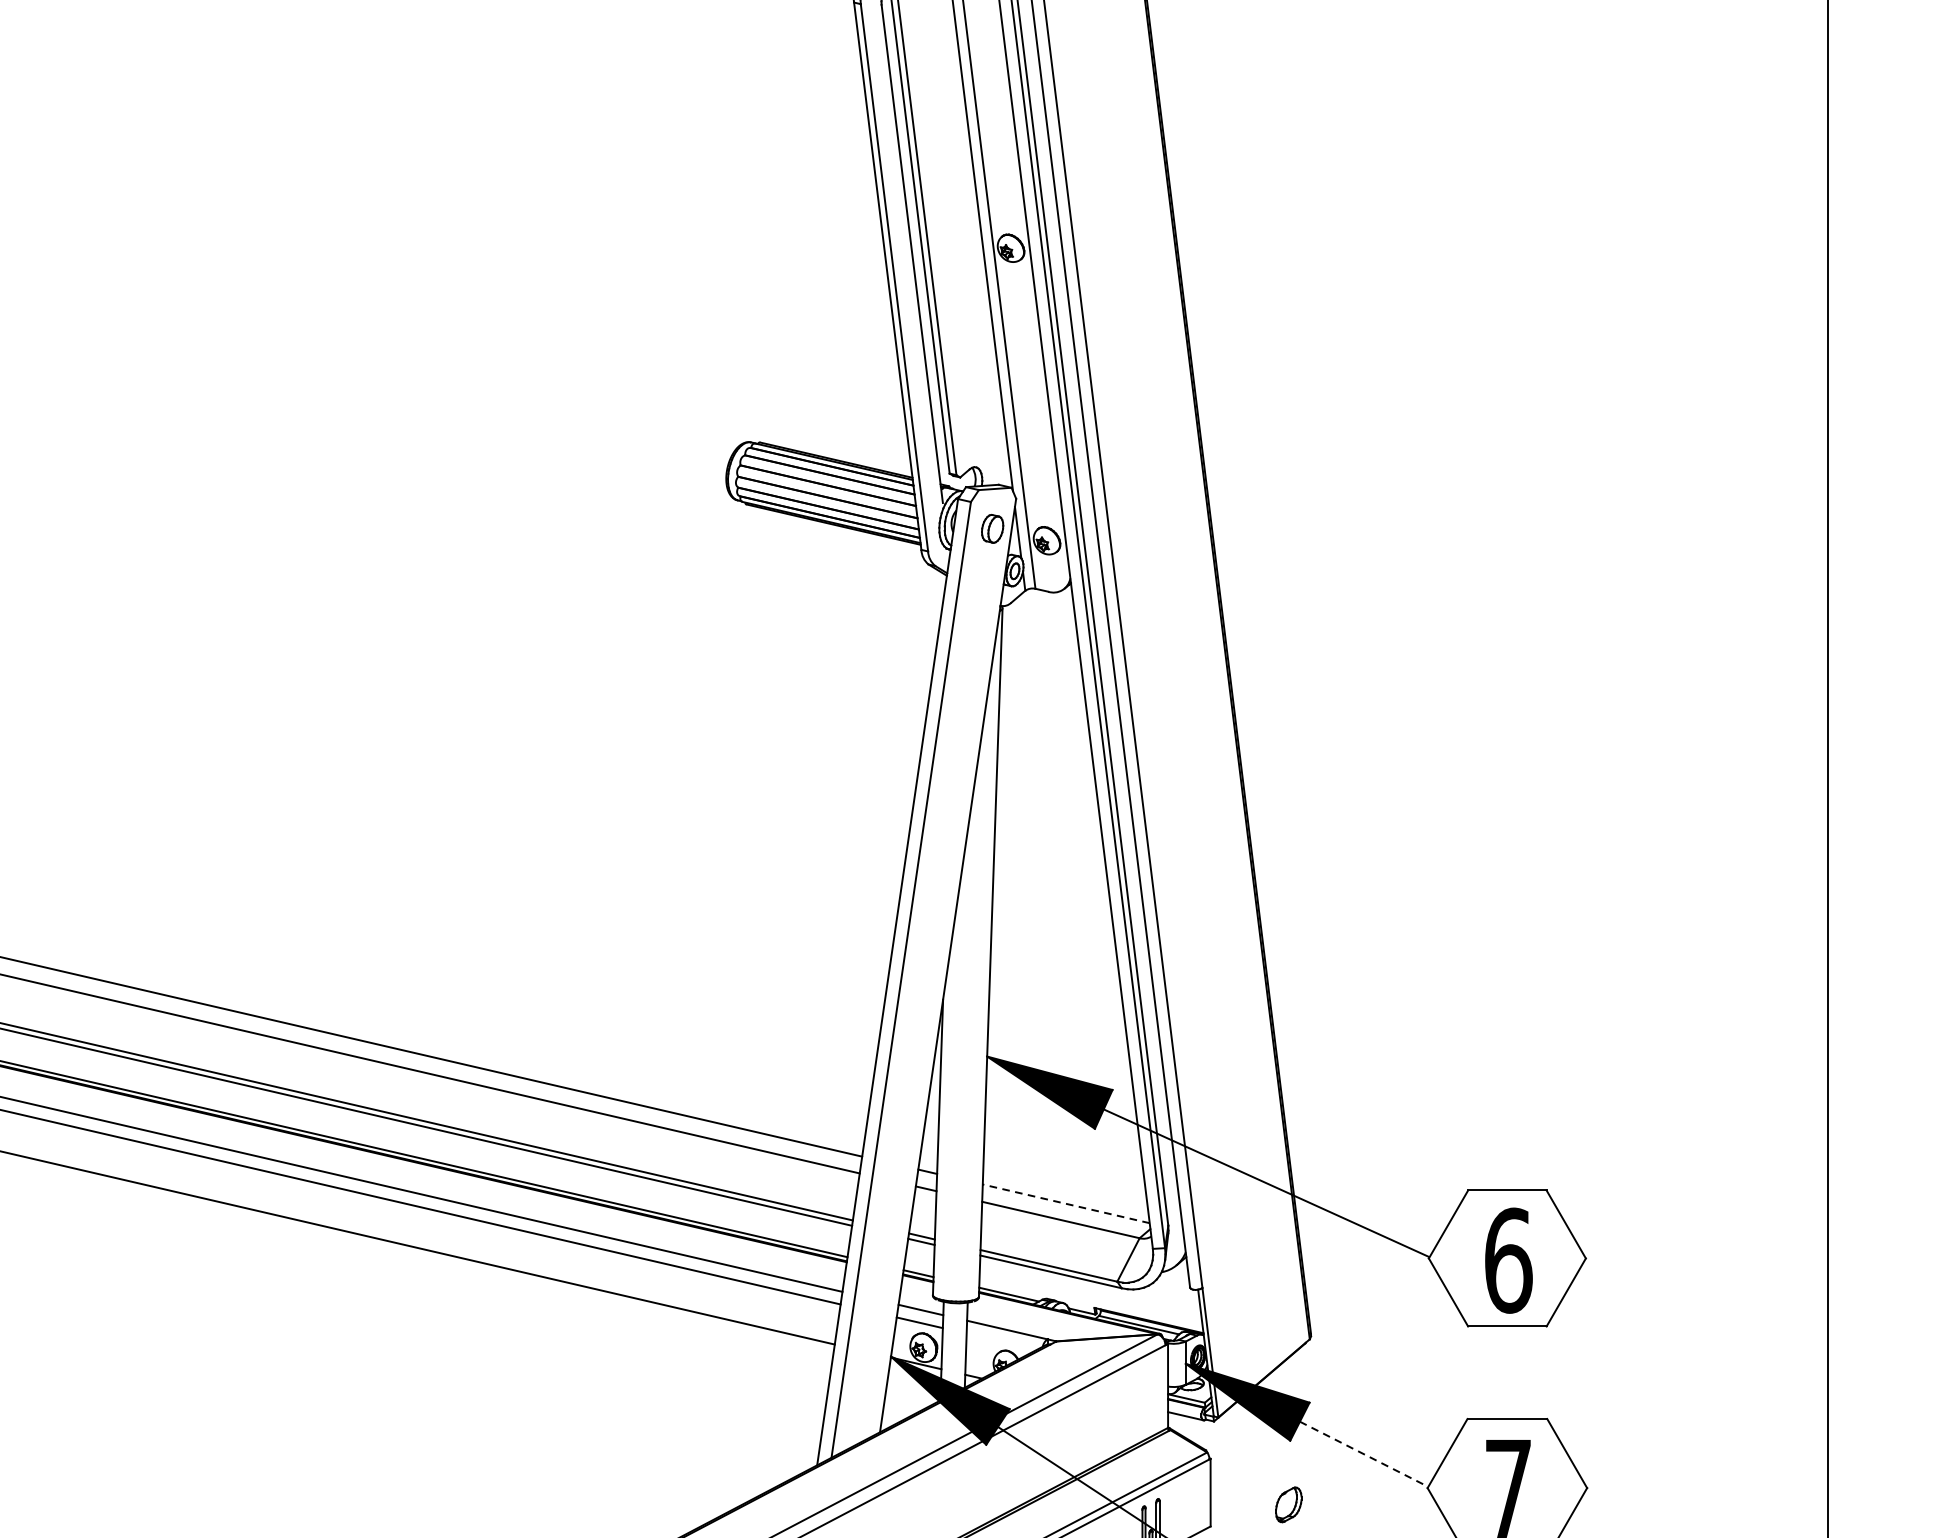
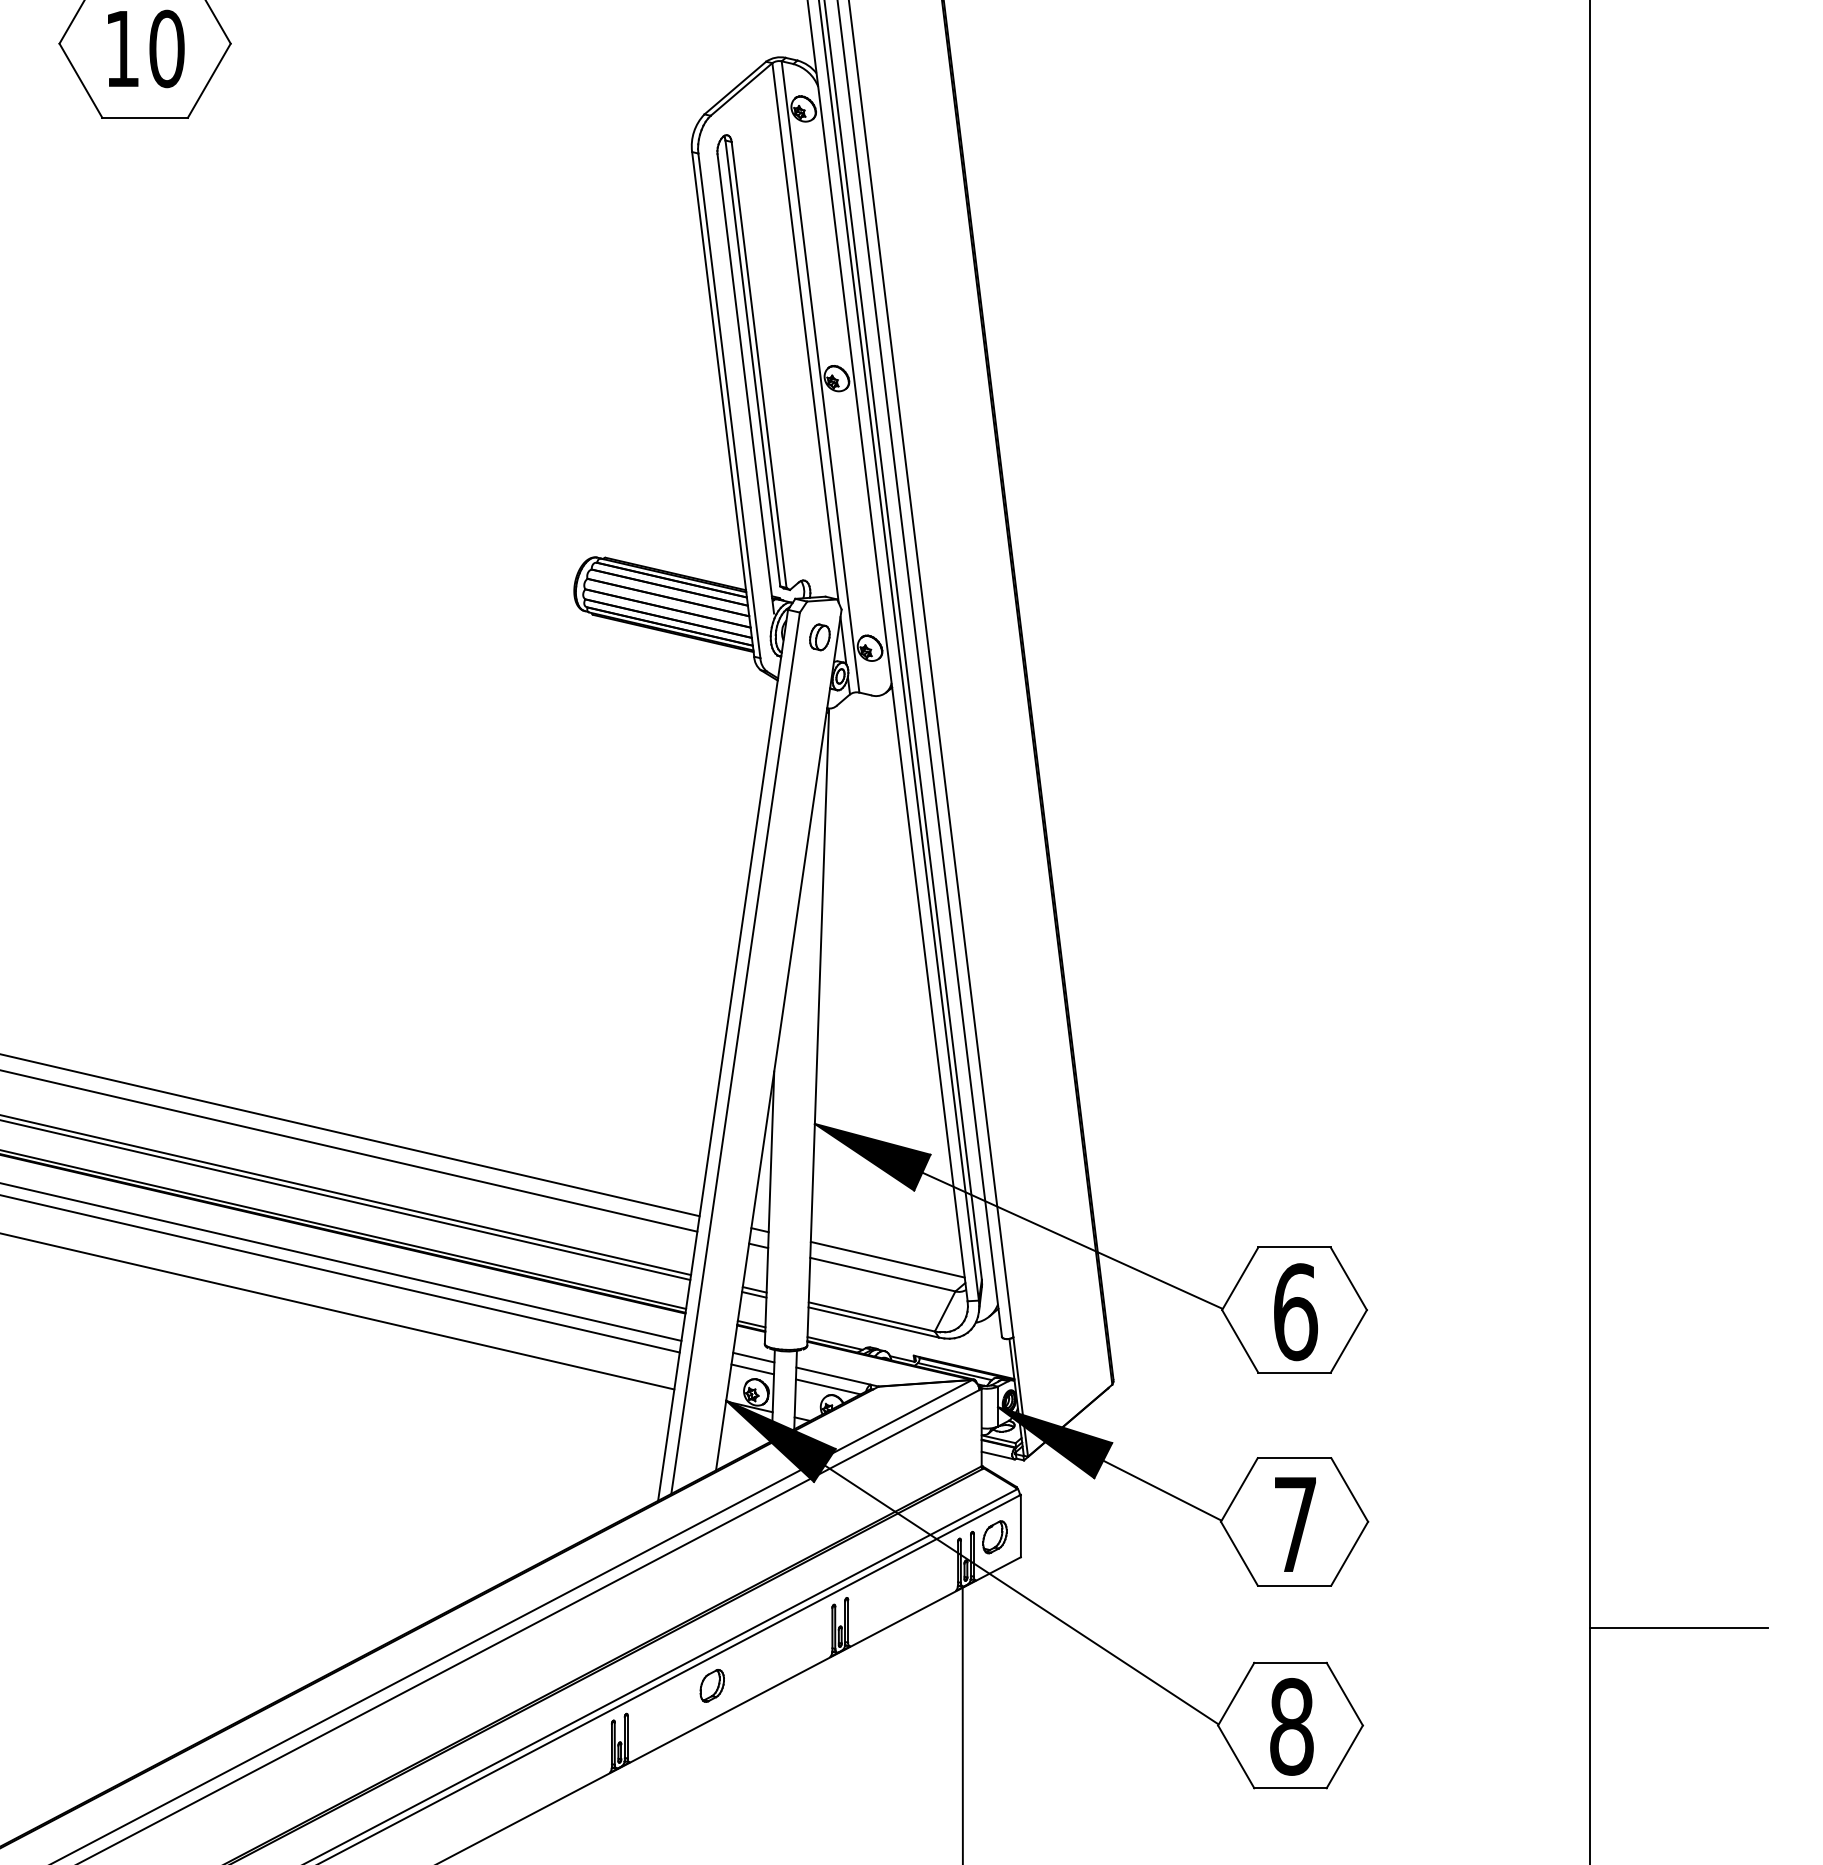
line: (1065, 1203) -> (887, 1259), dashed -> solid
line: (1000, 1341) -> (827, 1386), added
line: (1364, 1454) -> (1162, 1490), dashed -> solid
part: (1288, 1505) -> (994, 1537), moved

